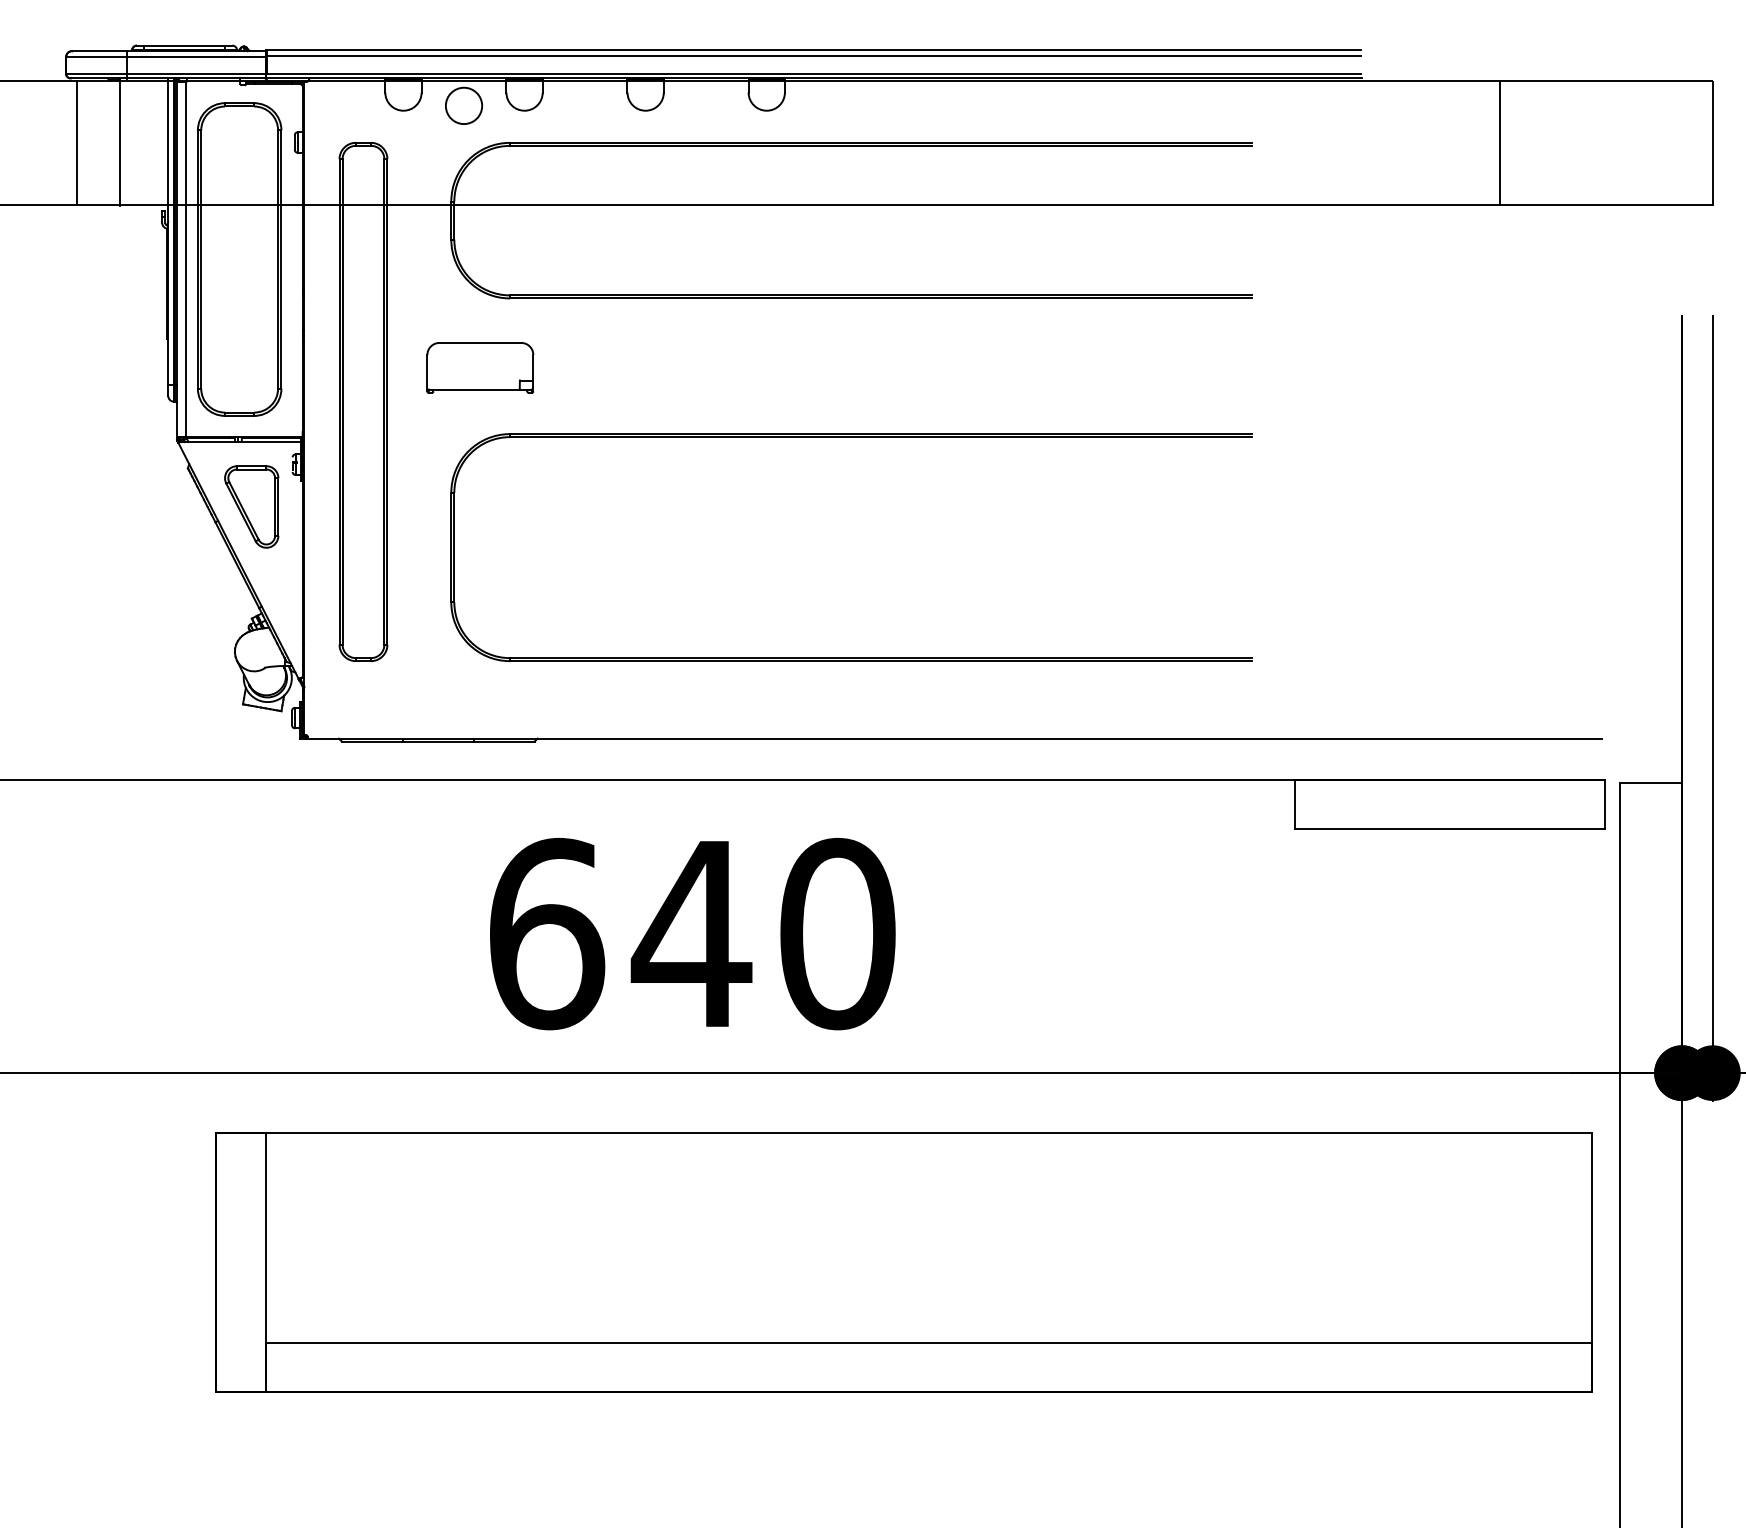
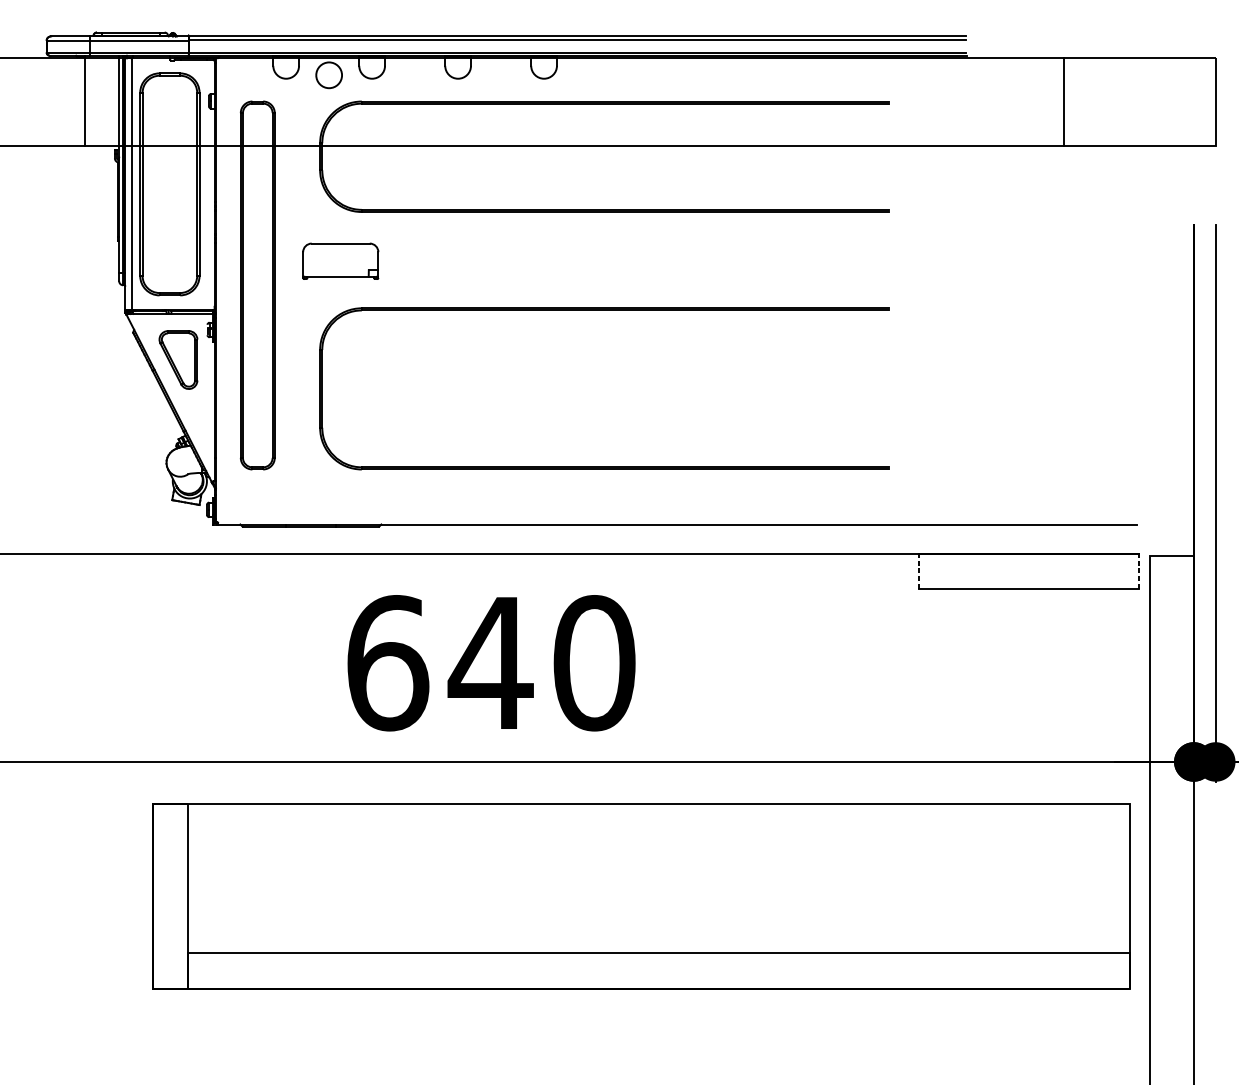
line: (77, 142) -> (54, 101), removed
line: (1295, 804) -> (919, 571), solid -> dashed
line: (1604, 804) -> (1138, 571), solid -> dashed

